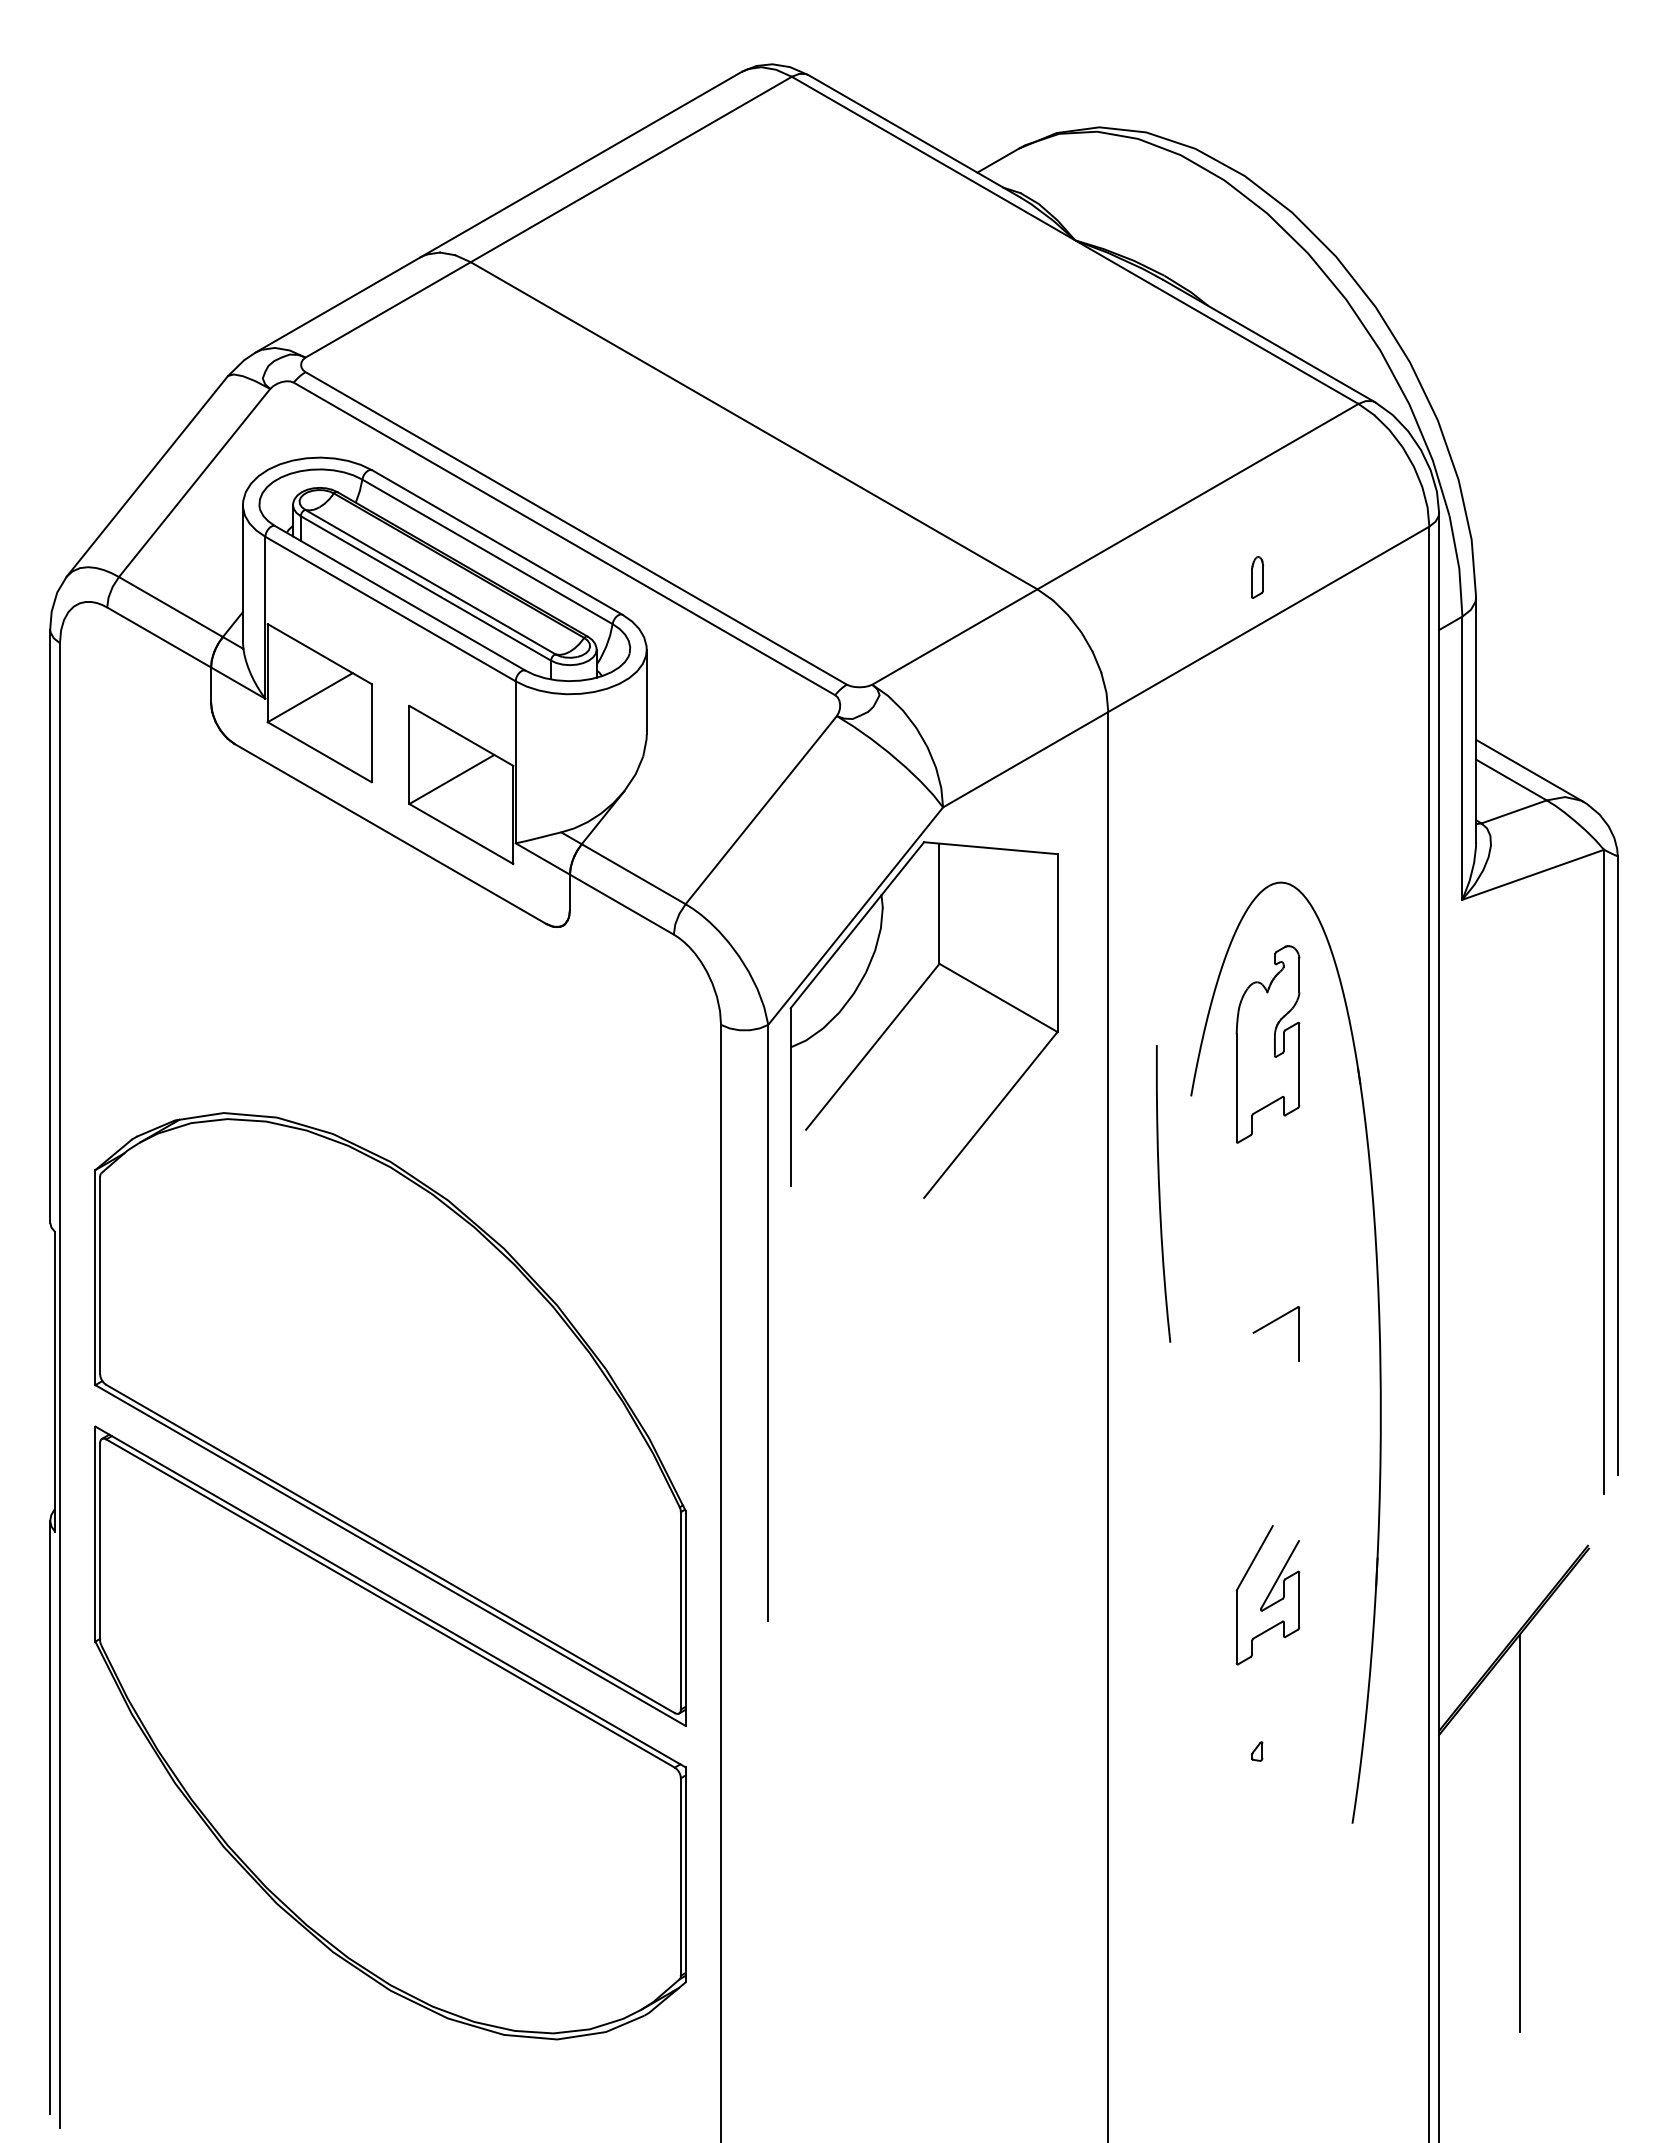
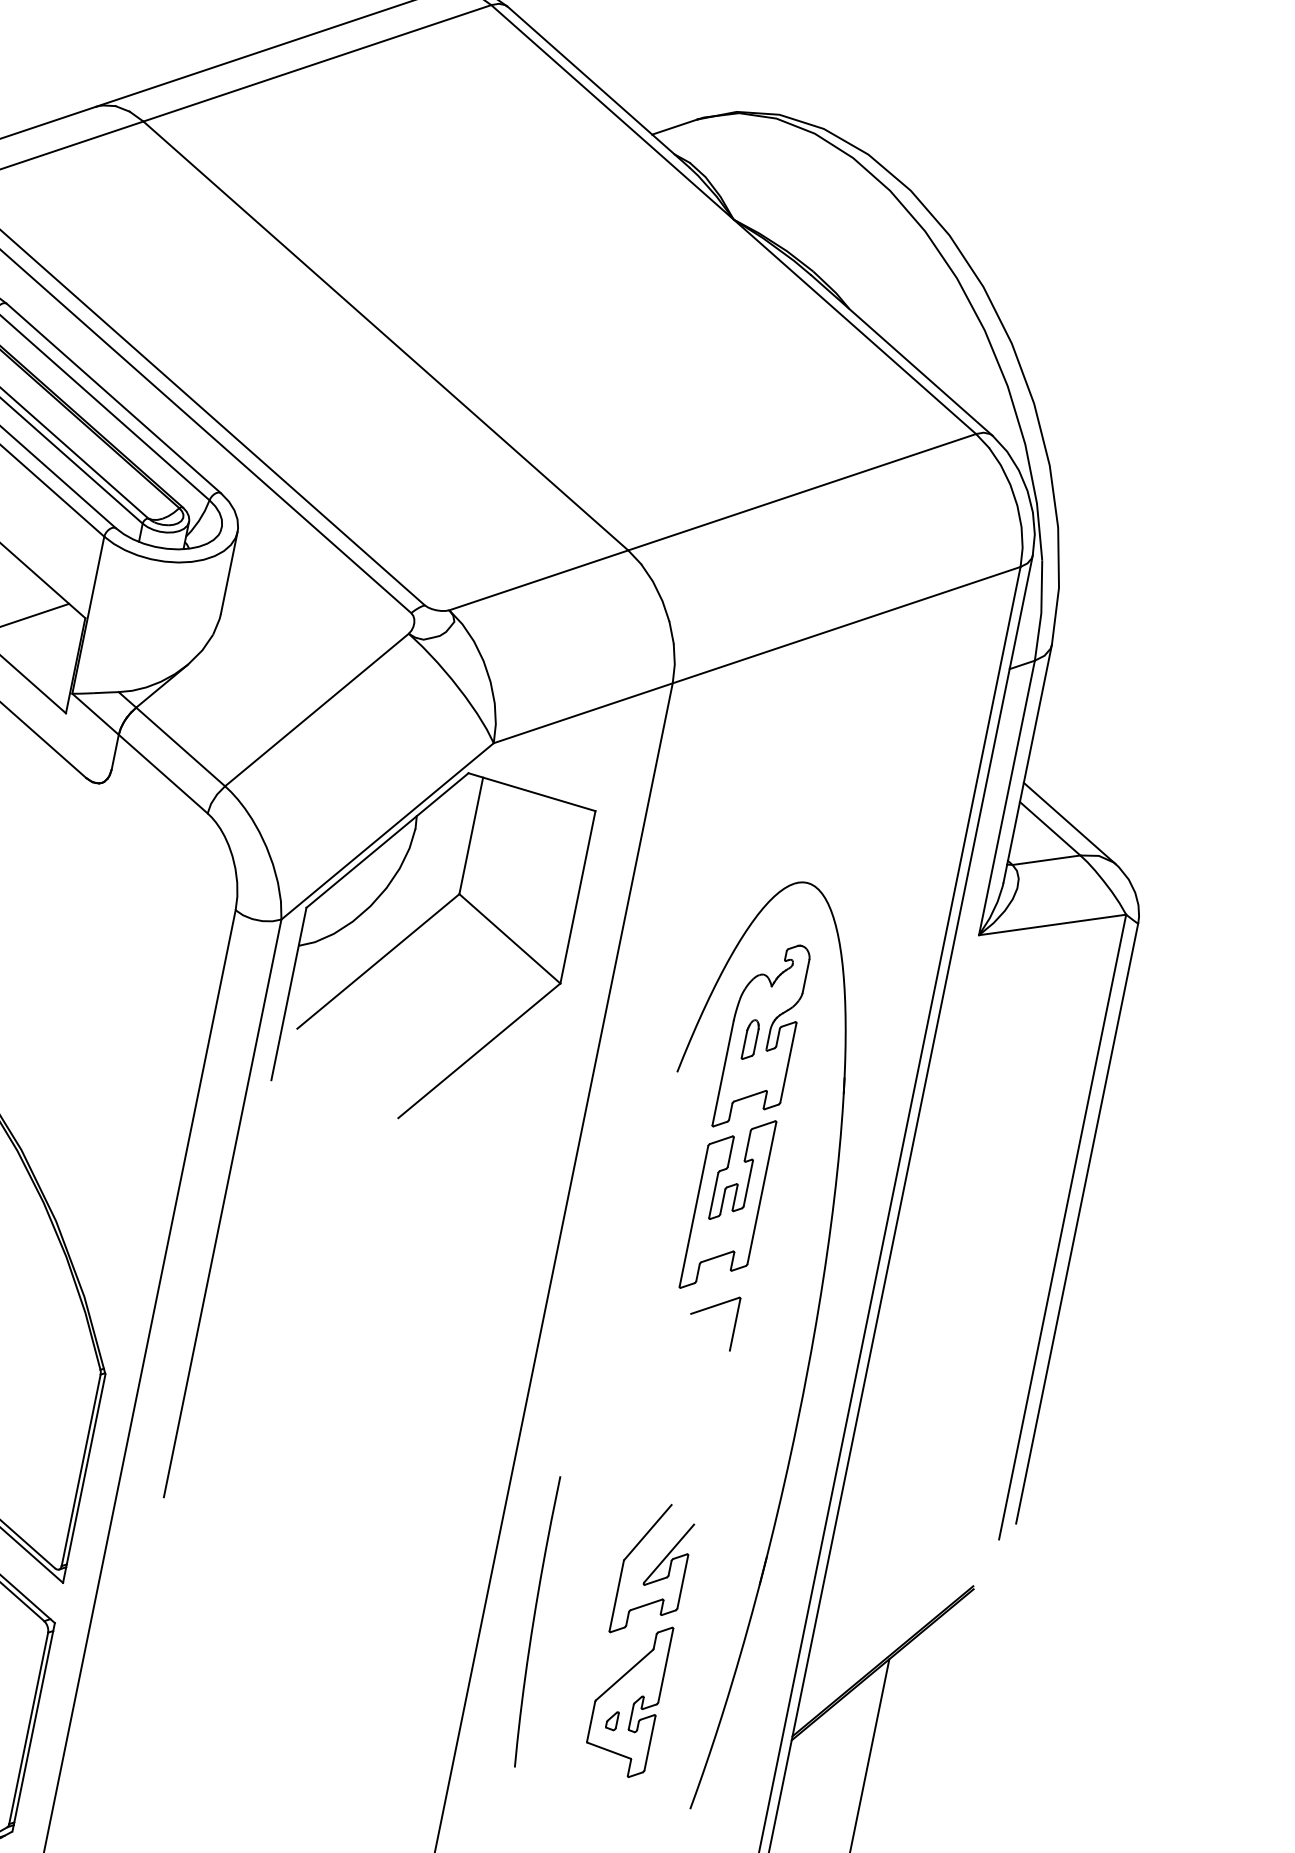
part: (1257, 577) -> (750, 1039), moved
curve: (1160, 1193) -> (534, 1620), moved
part: (1267, 1217) -> (727, 1204), added
part: (1267, 1725) -> (627, 1697), added

